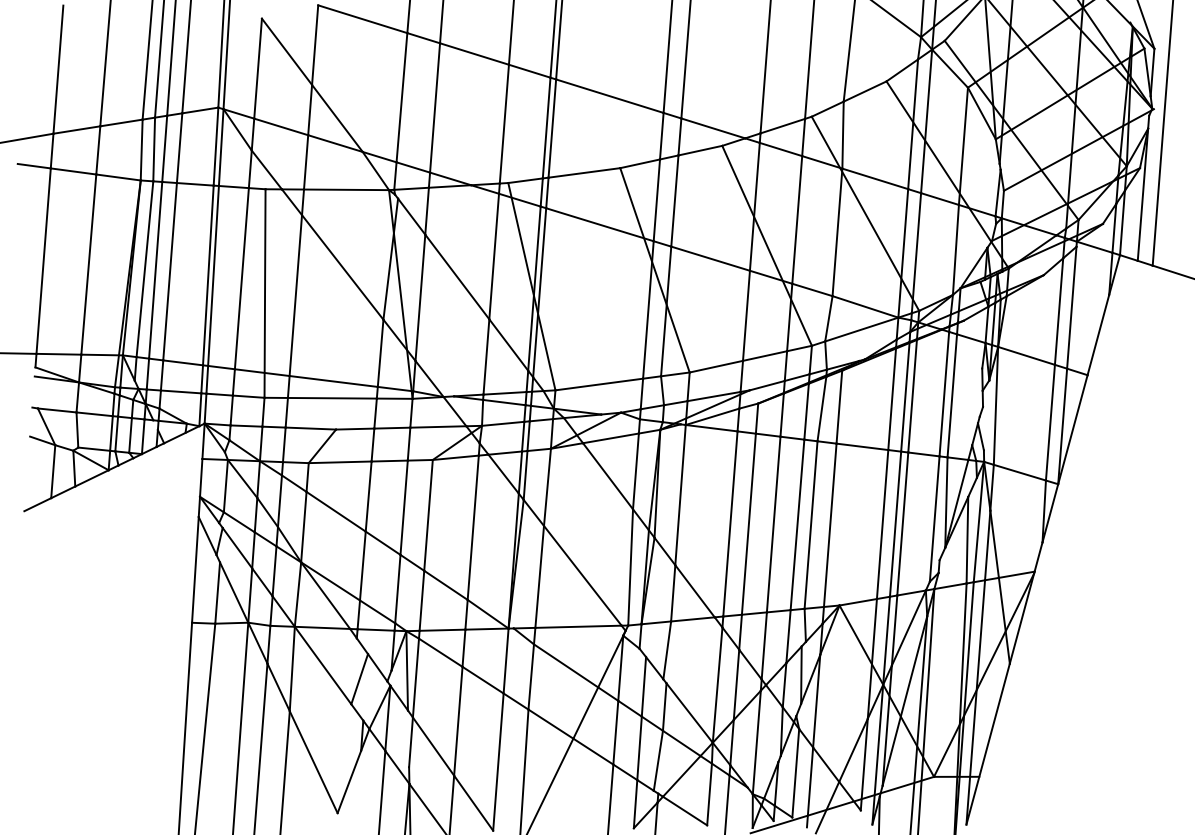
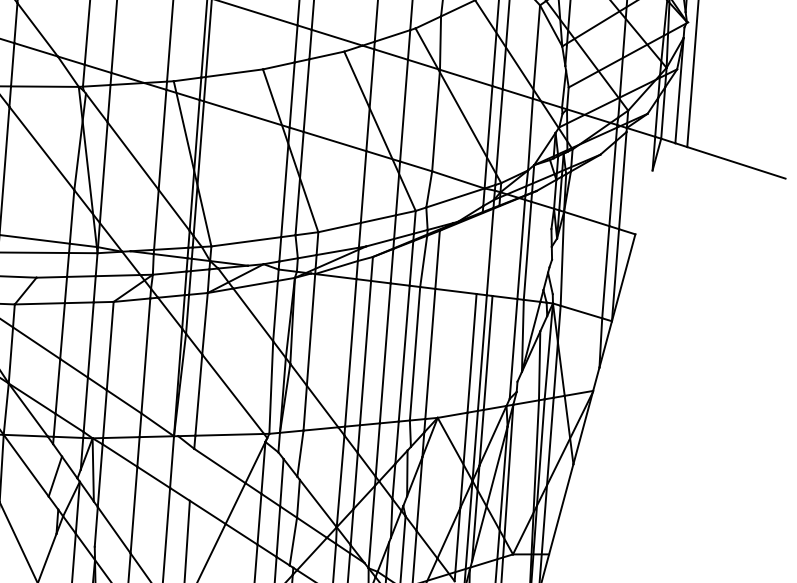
line: (1098, 335) -> (644, 202), removed
line: (912, 395) -> (495, 250), removed
line: (892, 398) -> (479, 252), removed
line: (531, 676) -> (192, 474), removed

